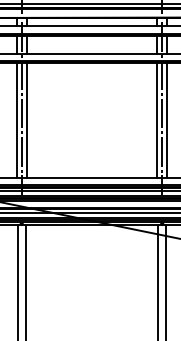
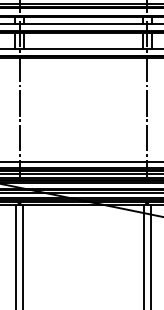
line: (16, 120) -> (14, 109), removed
line: (26, 120) -> (23, 109), removed
line: (157, 120) -> (142, 109), removed
line: (167, 120) -> (151, 109), removed

